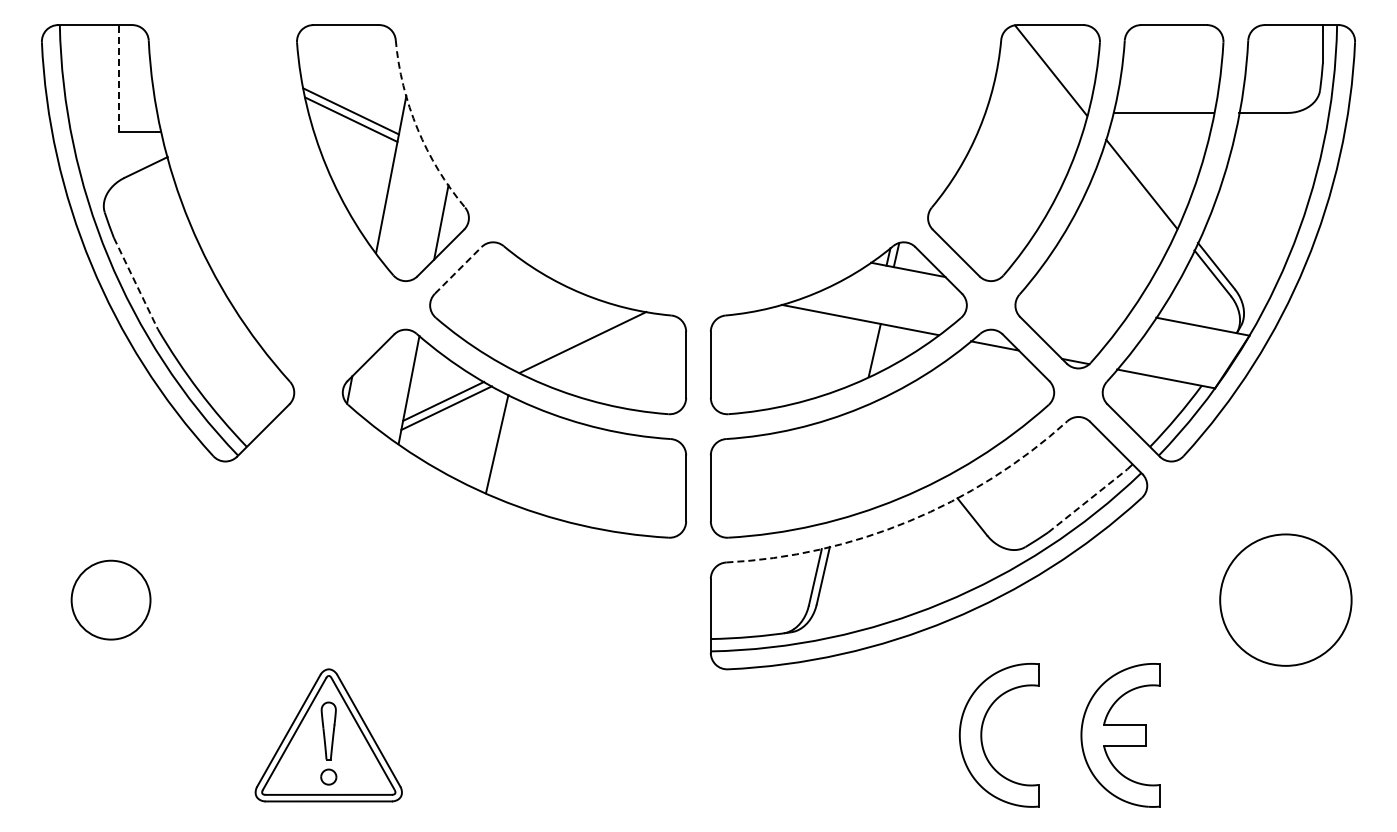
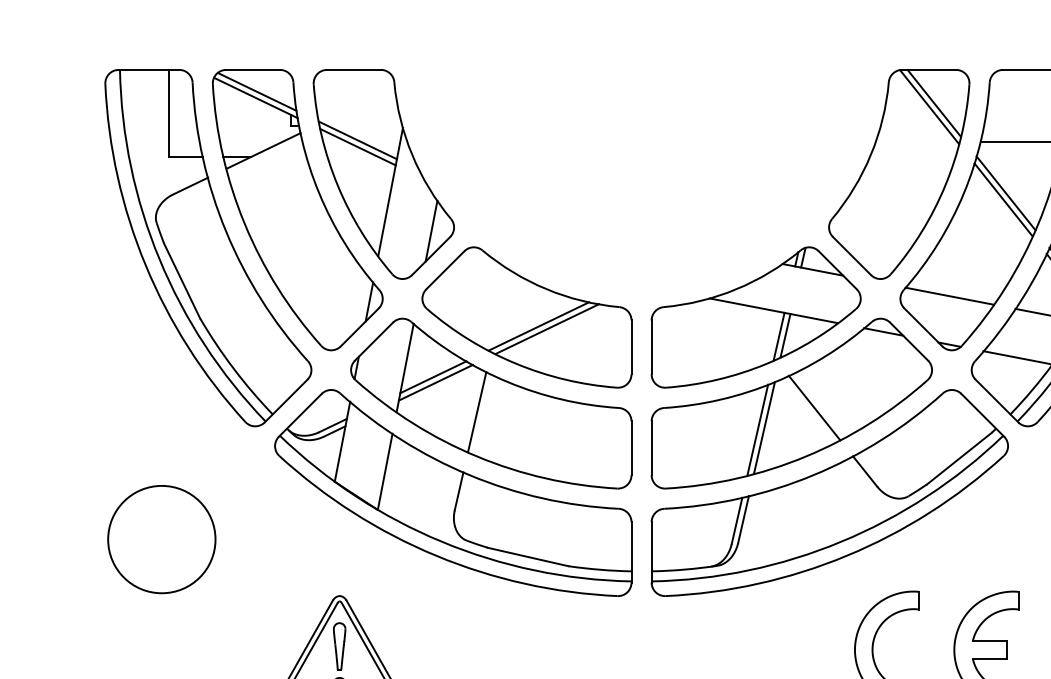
line: (1056, 65) -> (933, 102), added
line: (119, 77) -> (168, 112), dashed -> solid
arc: (417, 129) -> (412, 155), dashed -> solid
line: (1144, 175) -> (1005, 192), added
part: (277, 196) -> (297, 209), added
line: (458, 270) -> (445, 270), dashed -> solid
line: (135, 283) -> (181, 280), dashed -> solid
line: (1075, 301) -> (949, 295), added
line: (572, 338) -> (538, 325), added
line: (866, 351) -> (778, 336), added
line: (909, 438) -> (813, 407), added
line: (848, 463) -> (764, 427), added
line: (840, 465) -> (757, 429), added
line: (1087, 500) -> (959, 458), dashed -> solid
arc: (909, 521) -> (813, 475), dashed -> solid
part: (467, 543) -> (452, 493), added
circle: (110, 599) -> (161, 539), size x1.67

